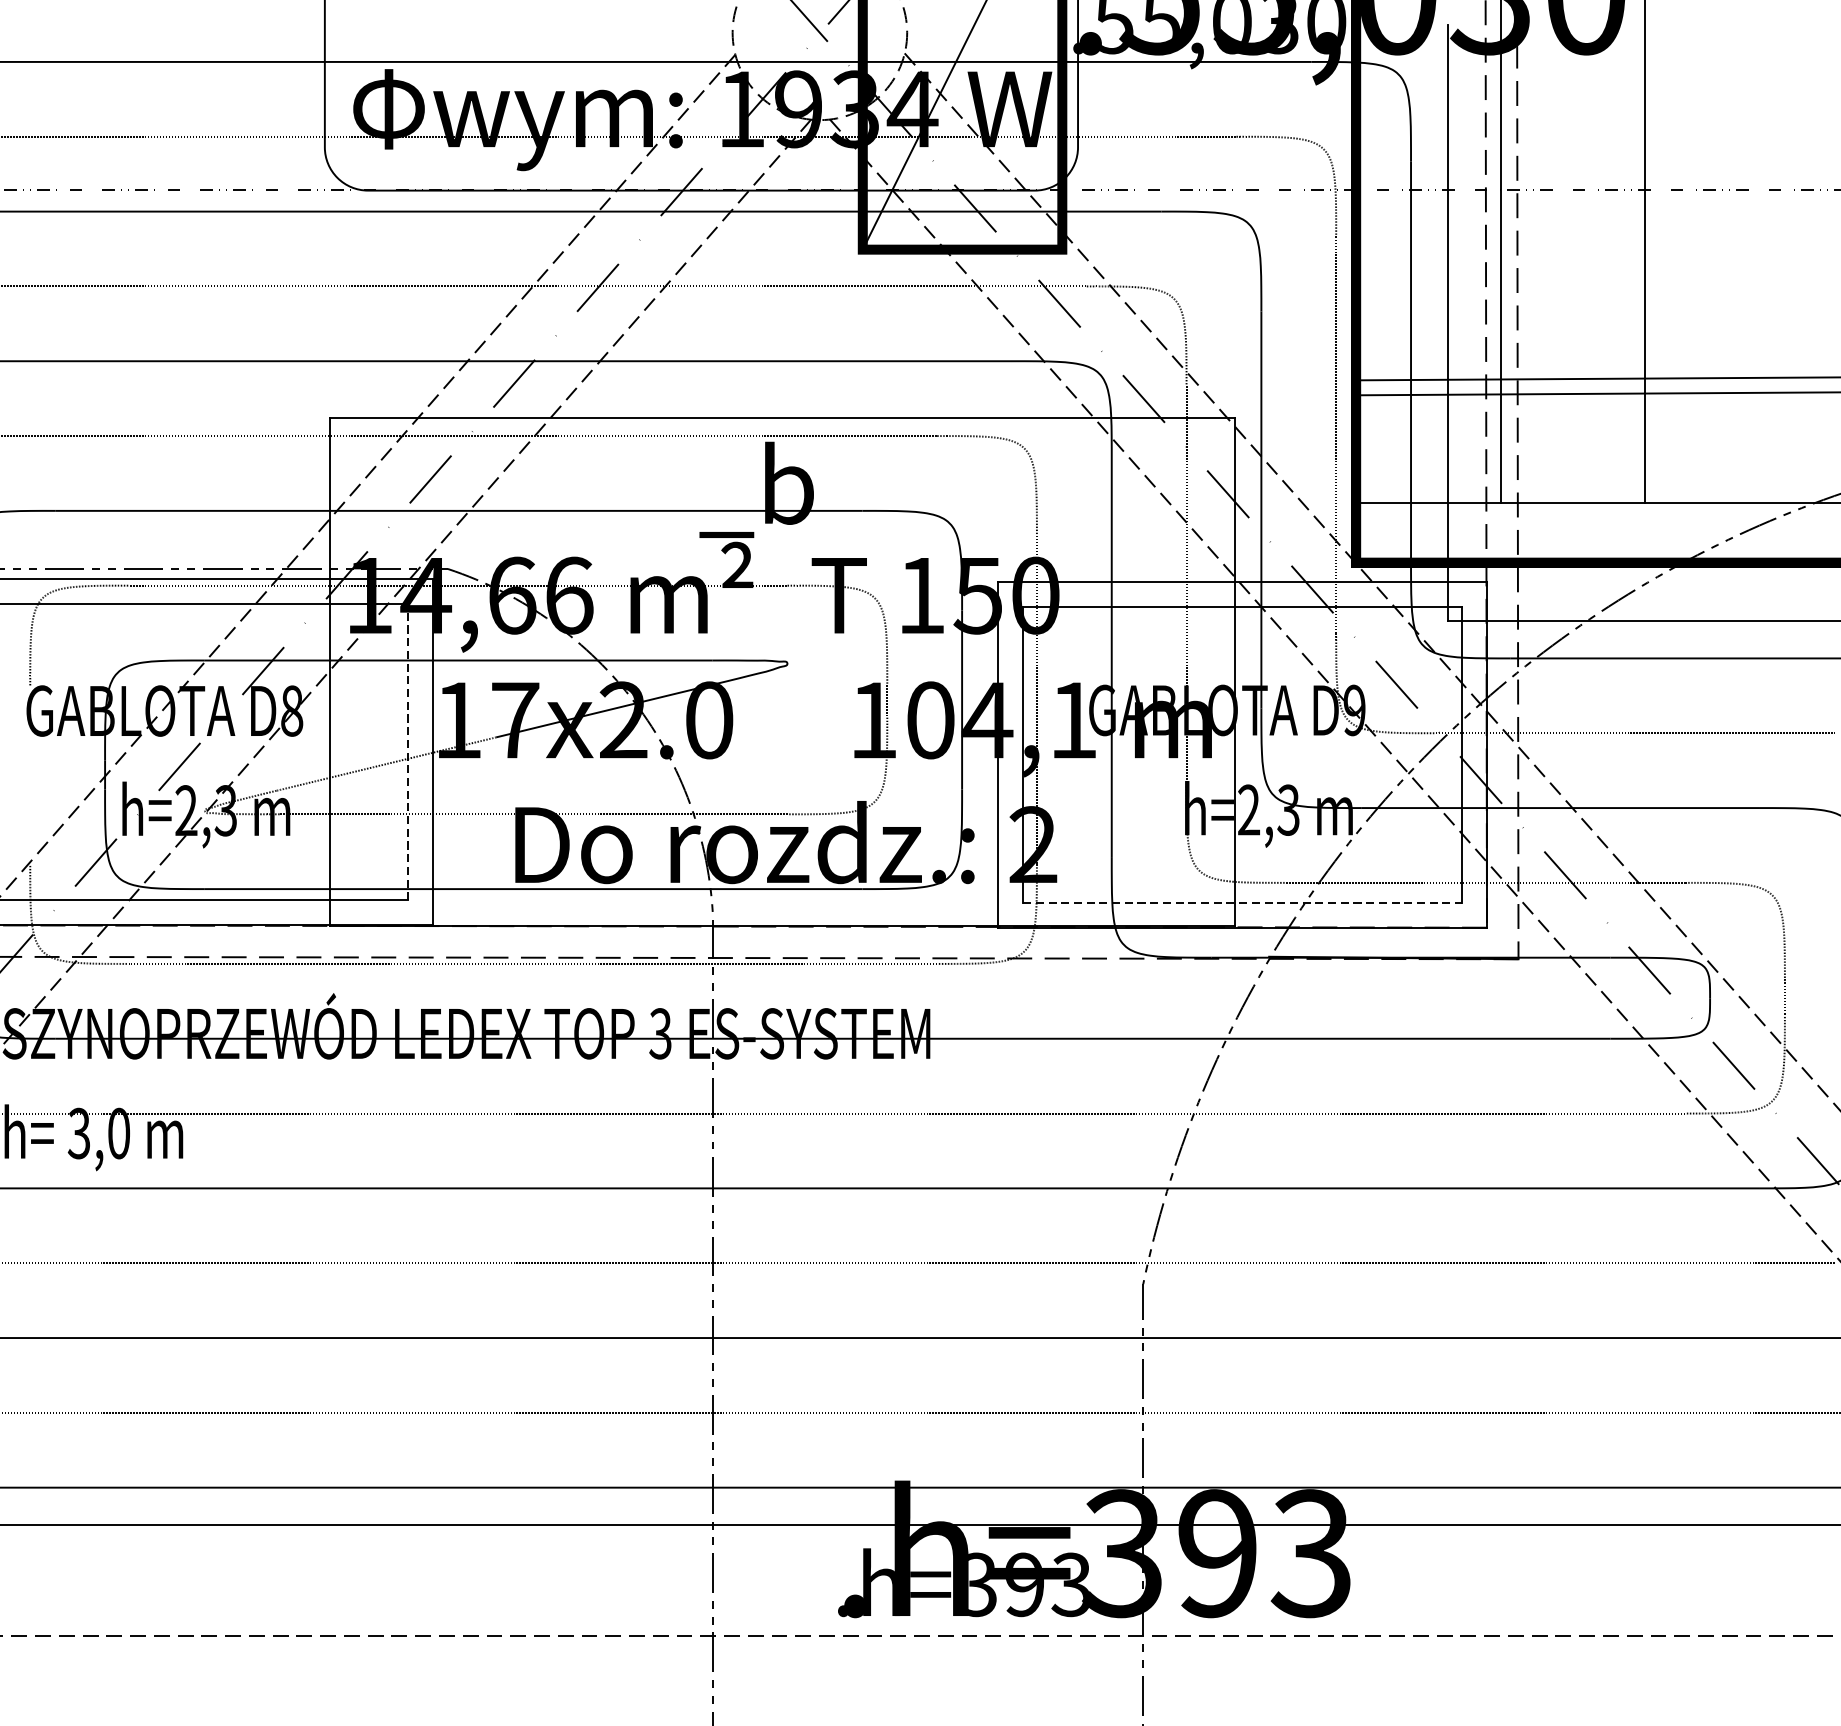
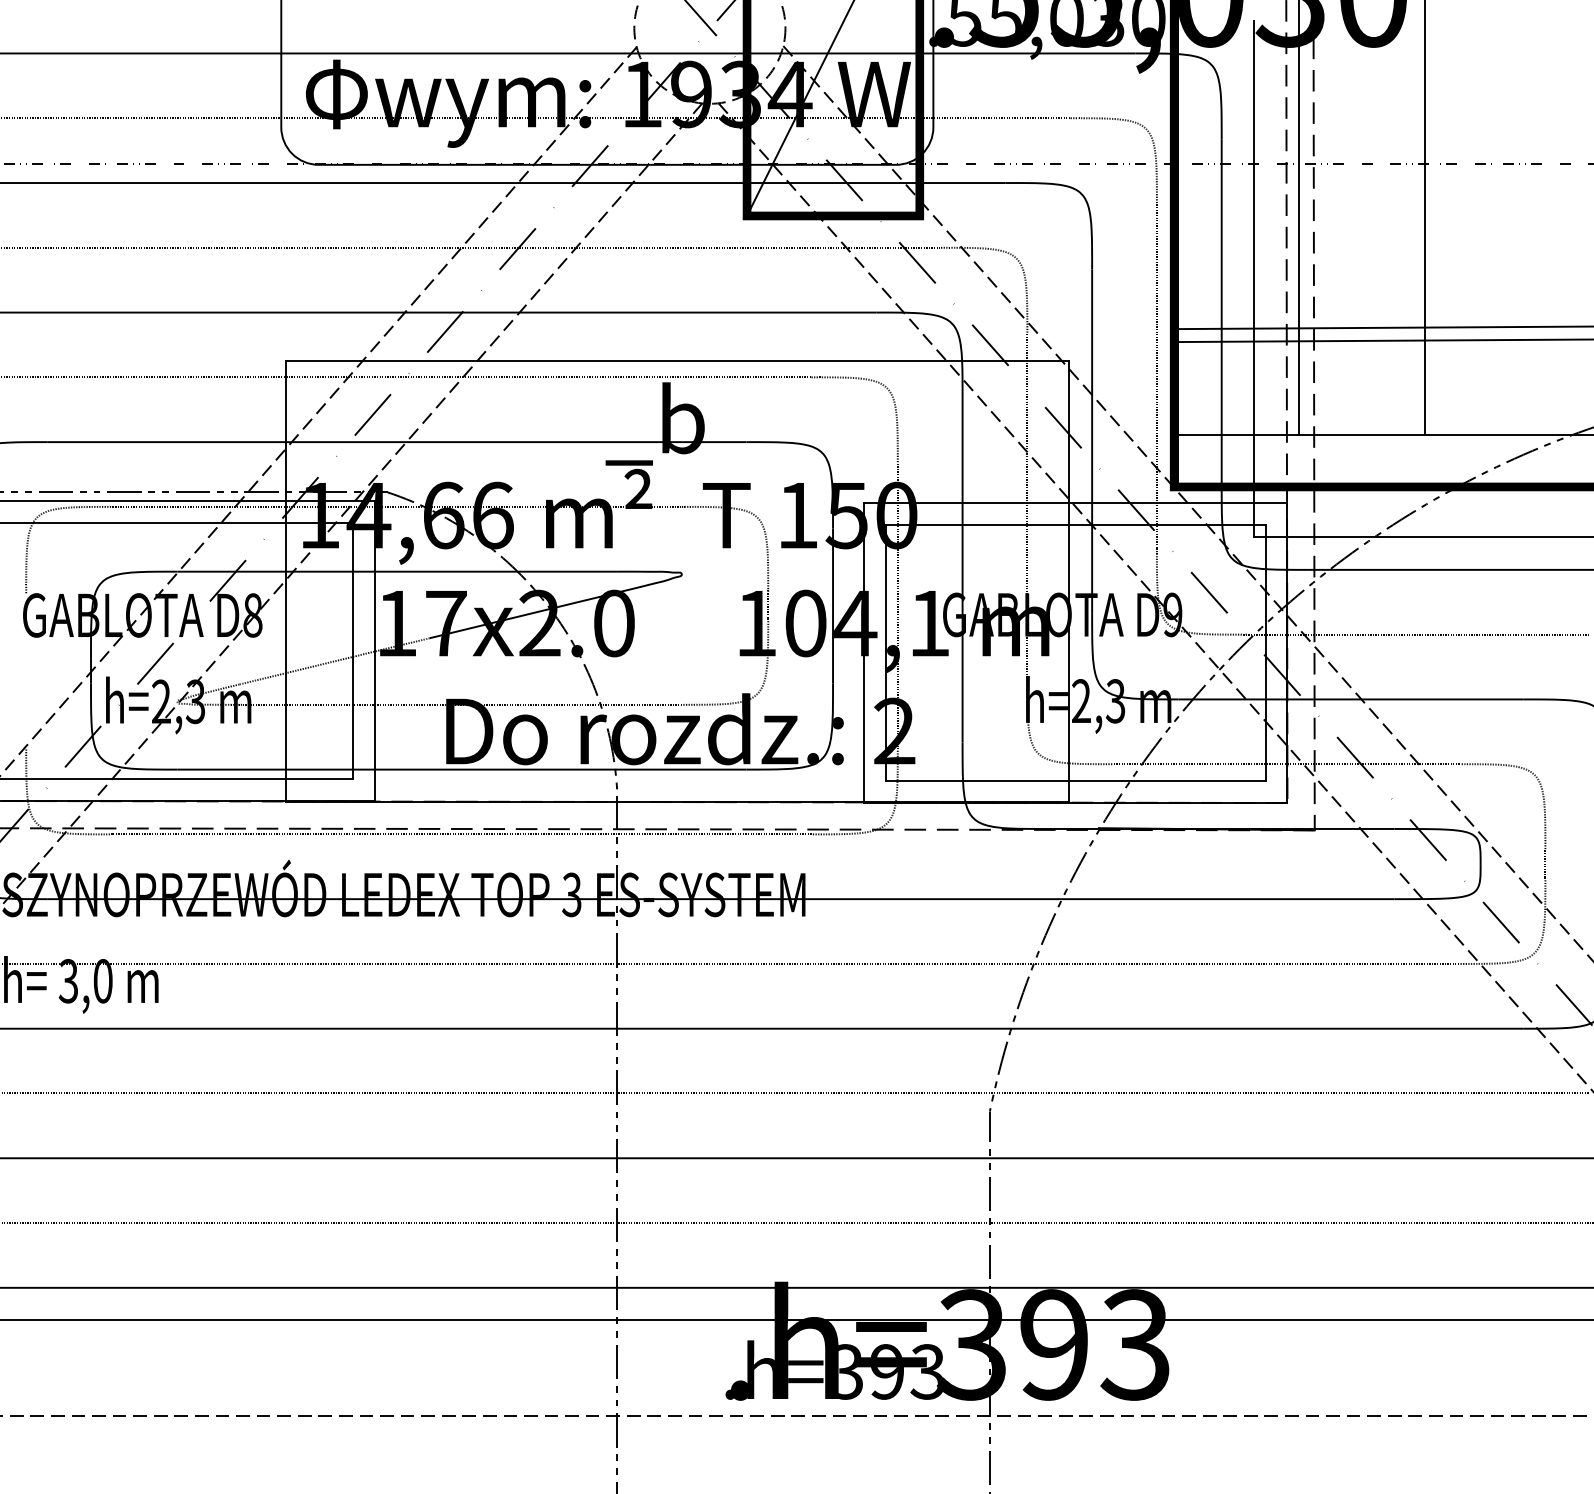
line: (408, 751) -> (353, 650), dashed -> solid
line: (1243, 902) -> (1076, 781), dashed -> solid

